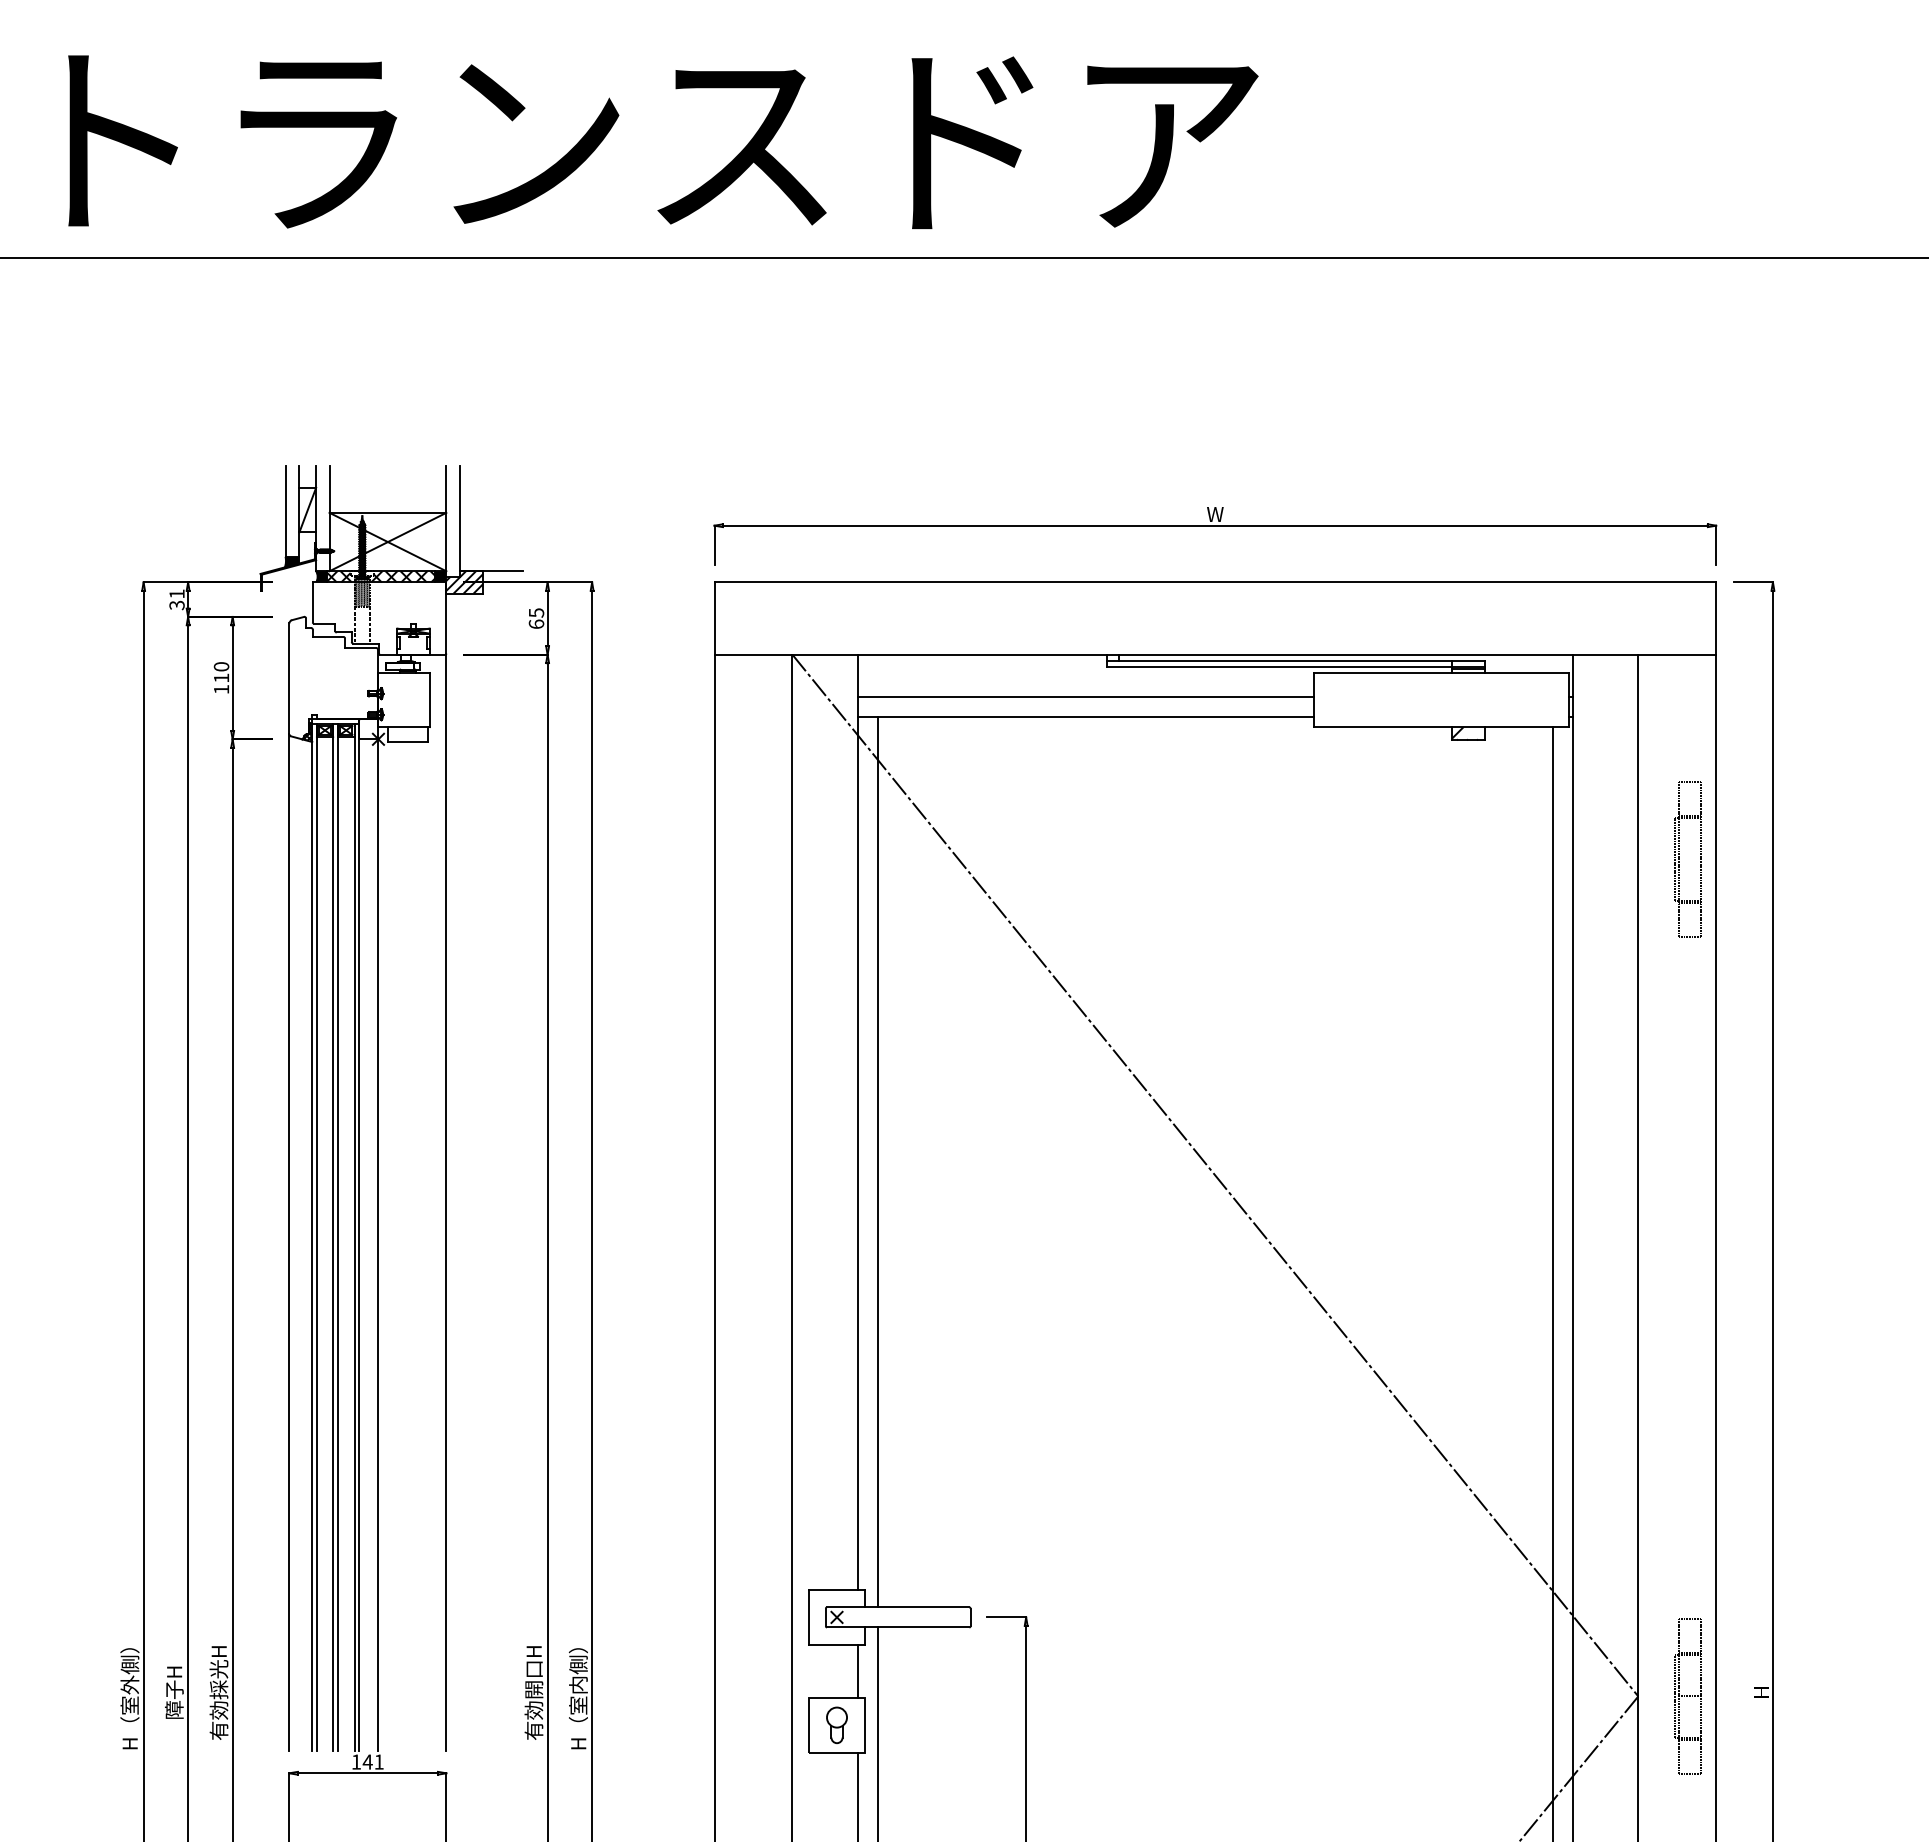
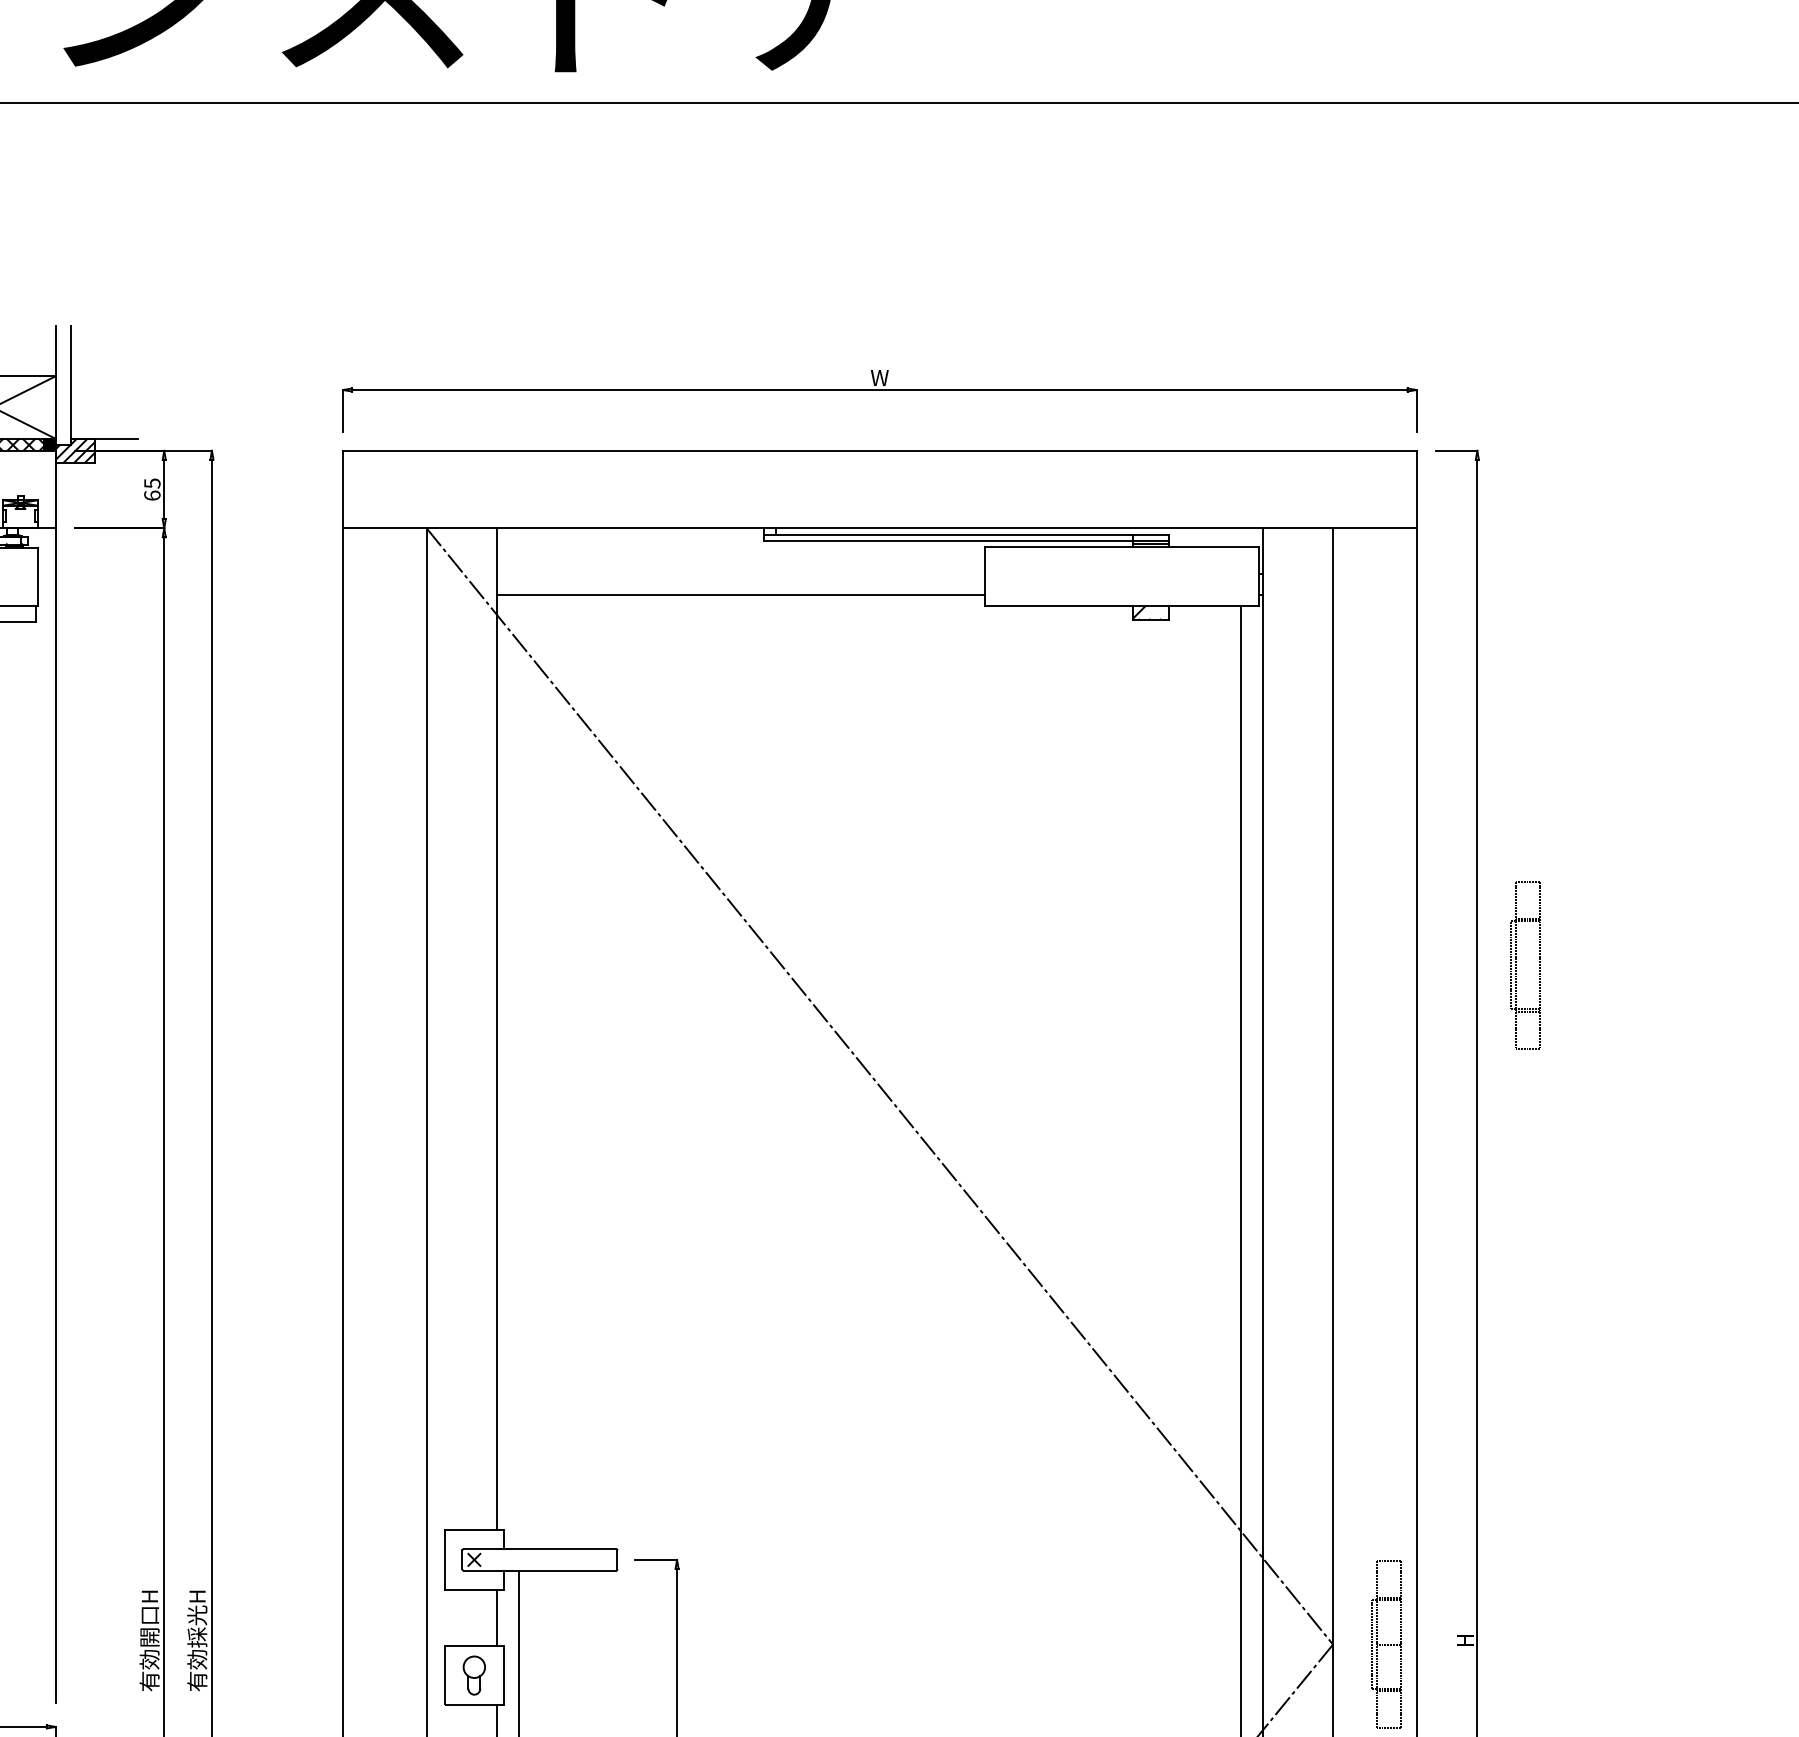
line: (1085, 697) -> (740, 574), removed
part: (1679, 859) -> (1516, 965), moved
line: (878, 1162) -> (518, 1072), removed
text: (577, 1697) -> (196, 1645), H（室内側） -> 有効採光H

